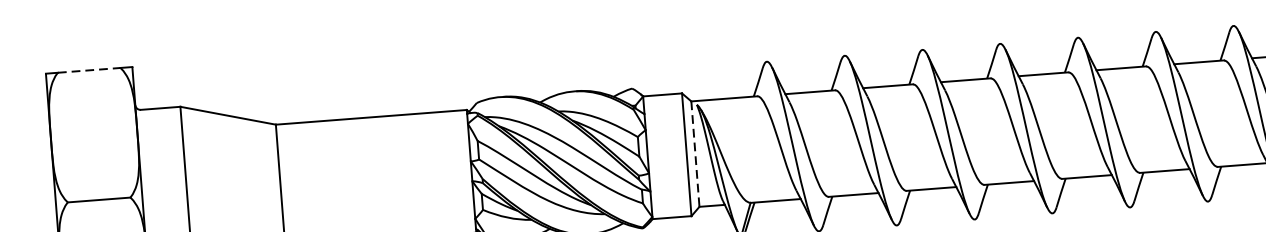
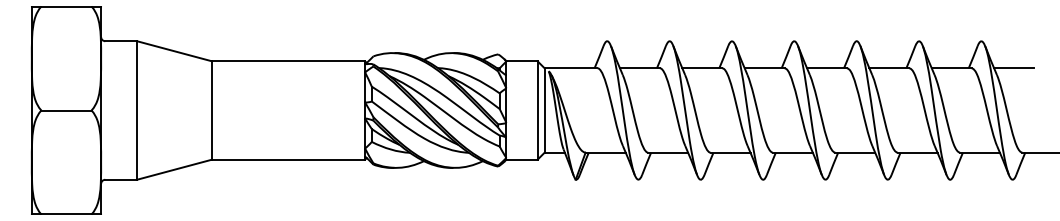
line: (89, 70) -> (66, 6), dashed -> solid
line: (695, 155) -> (544, 111), dashed -> solid

